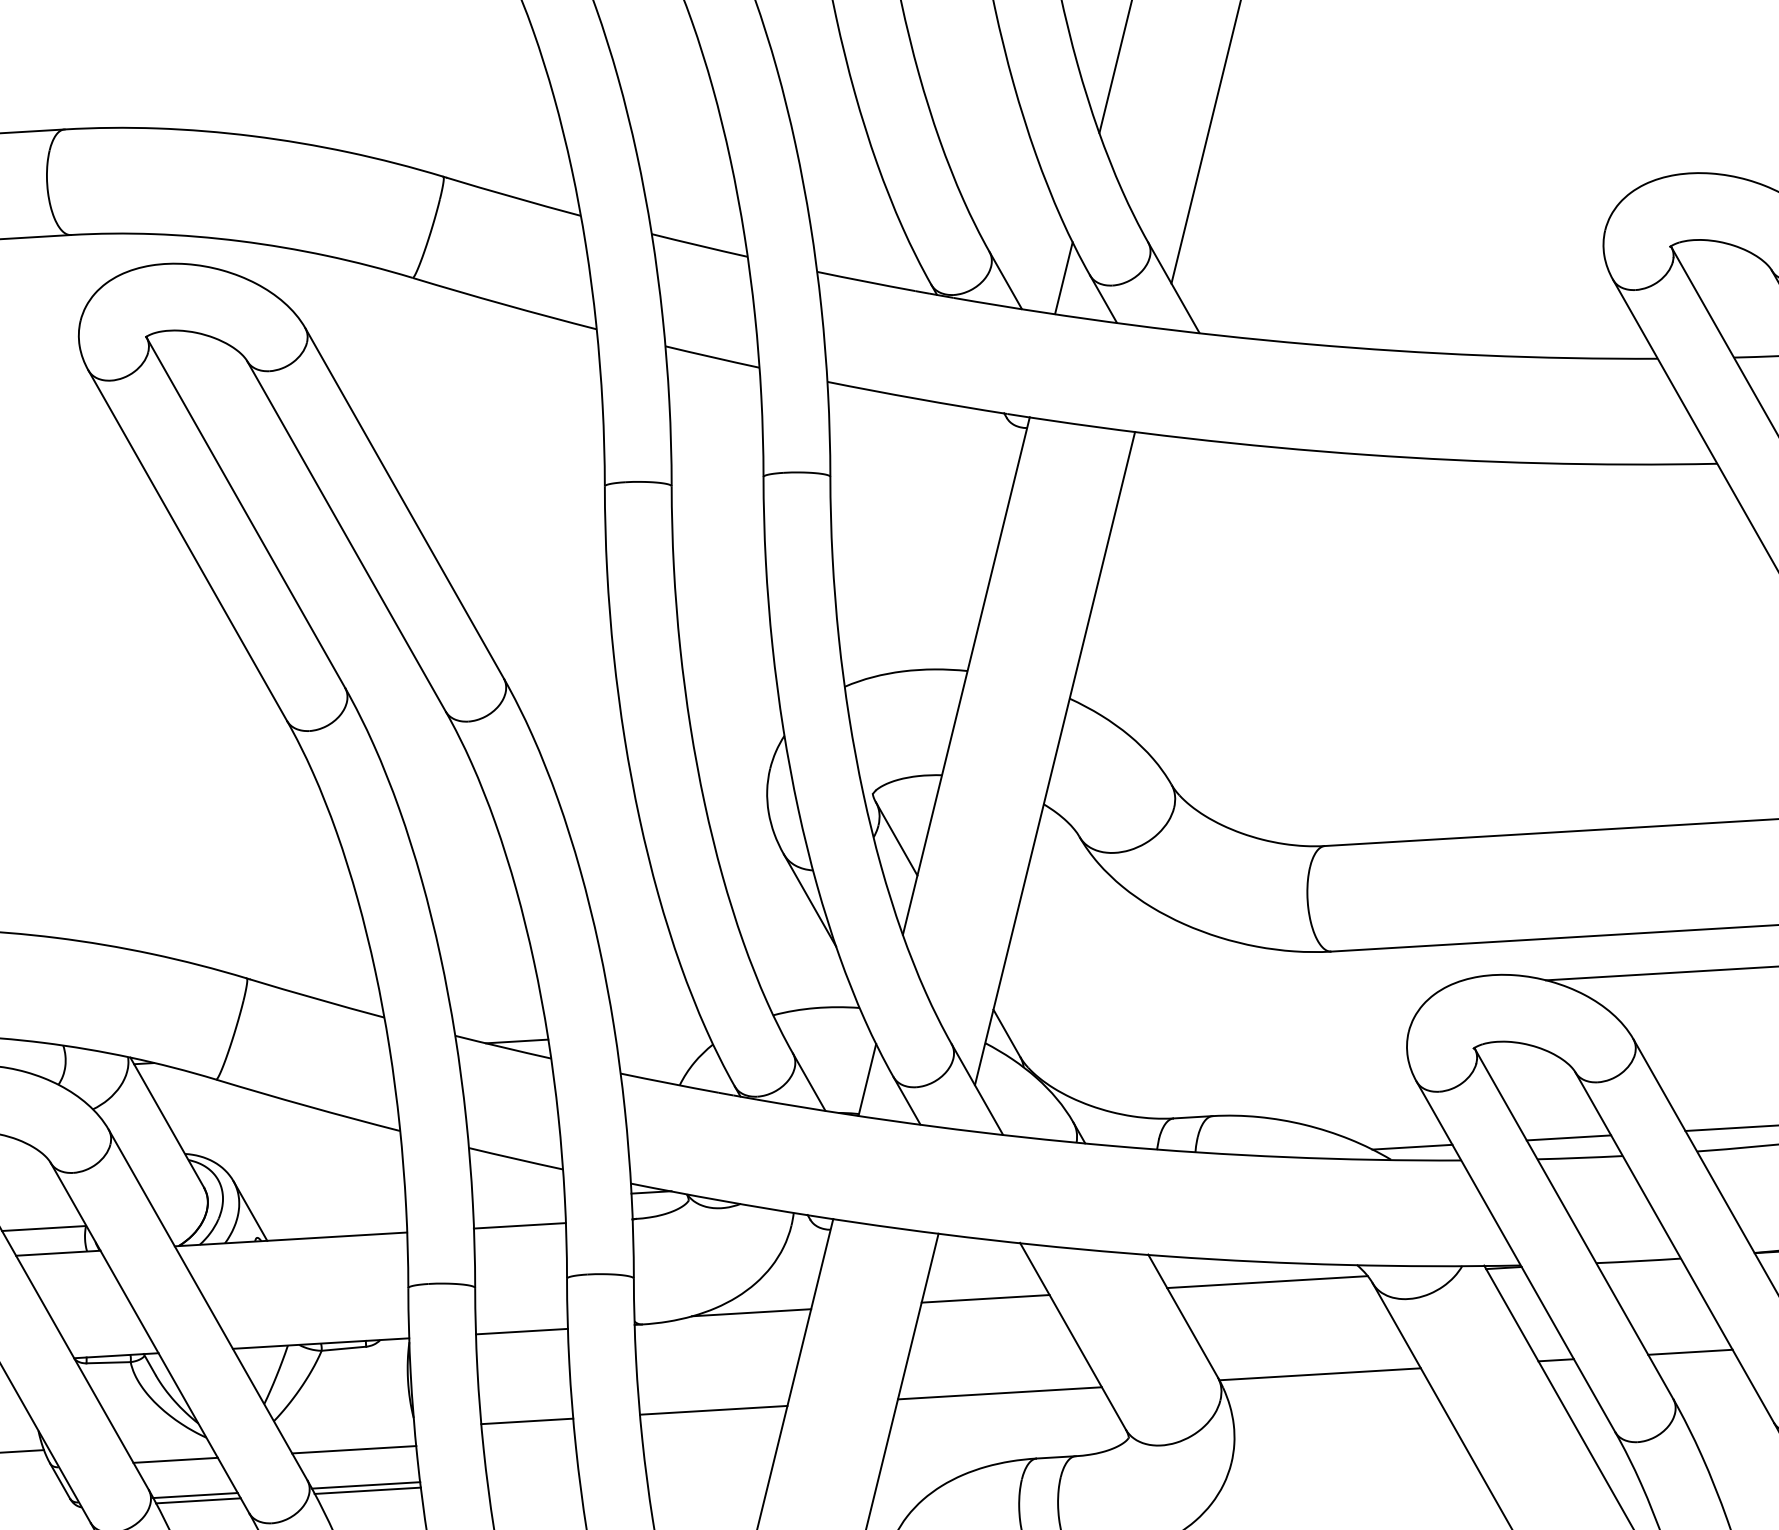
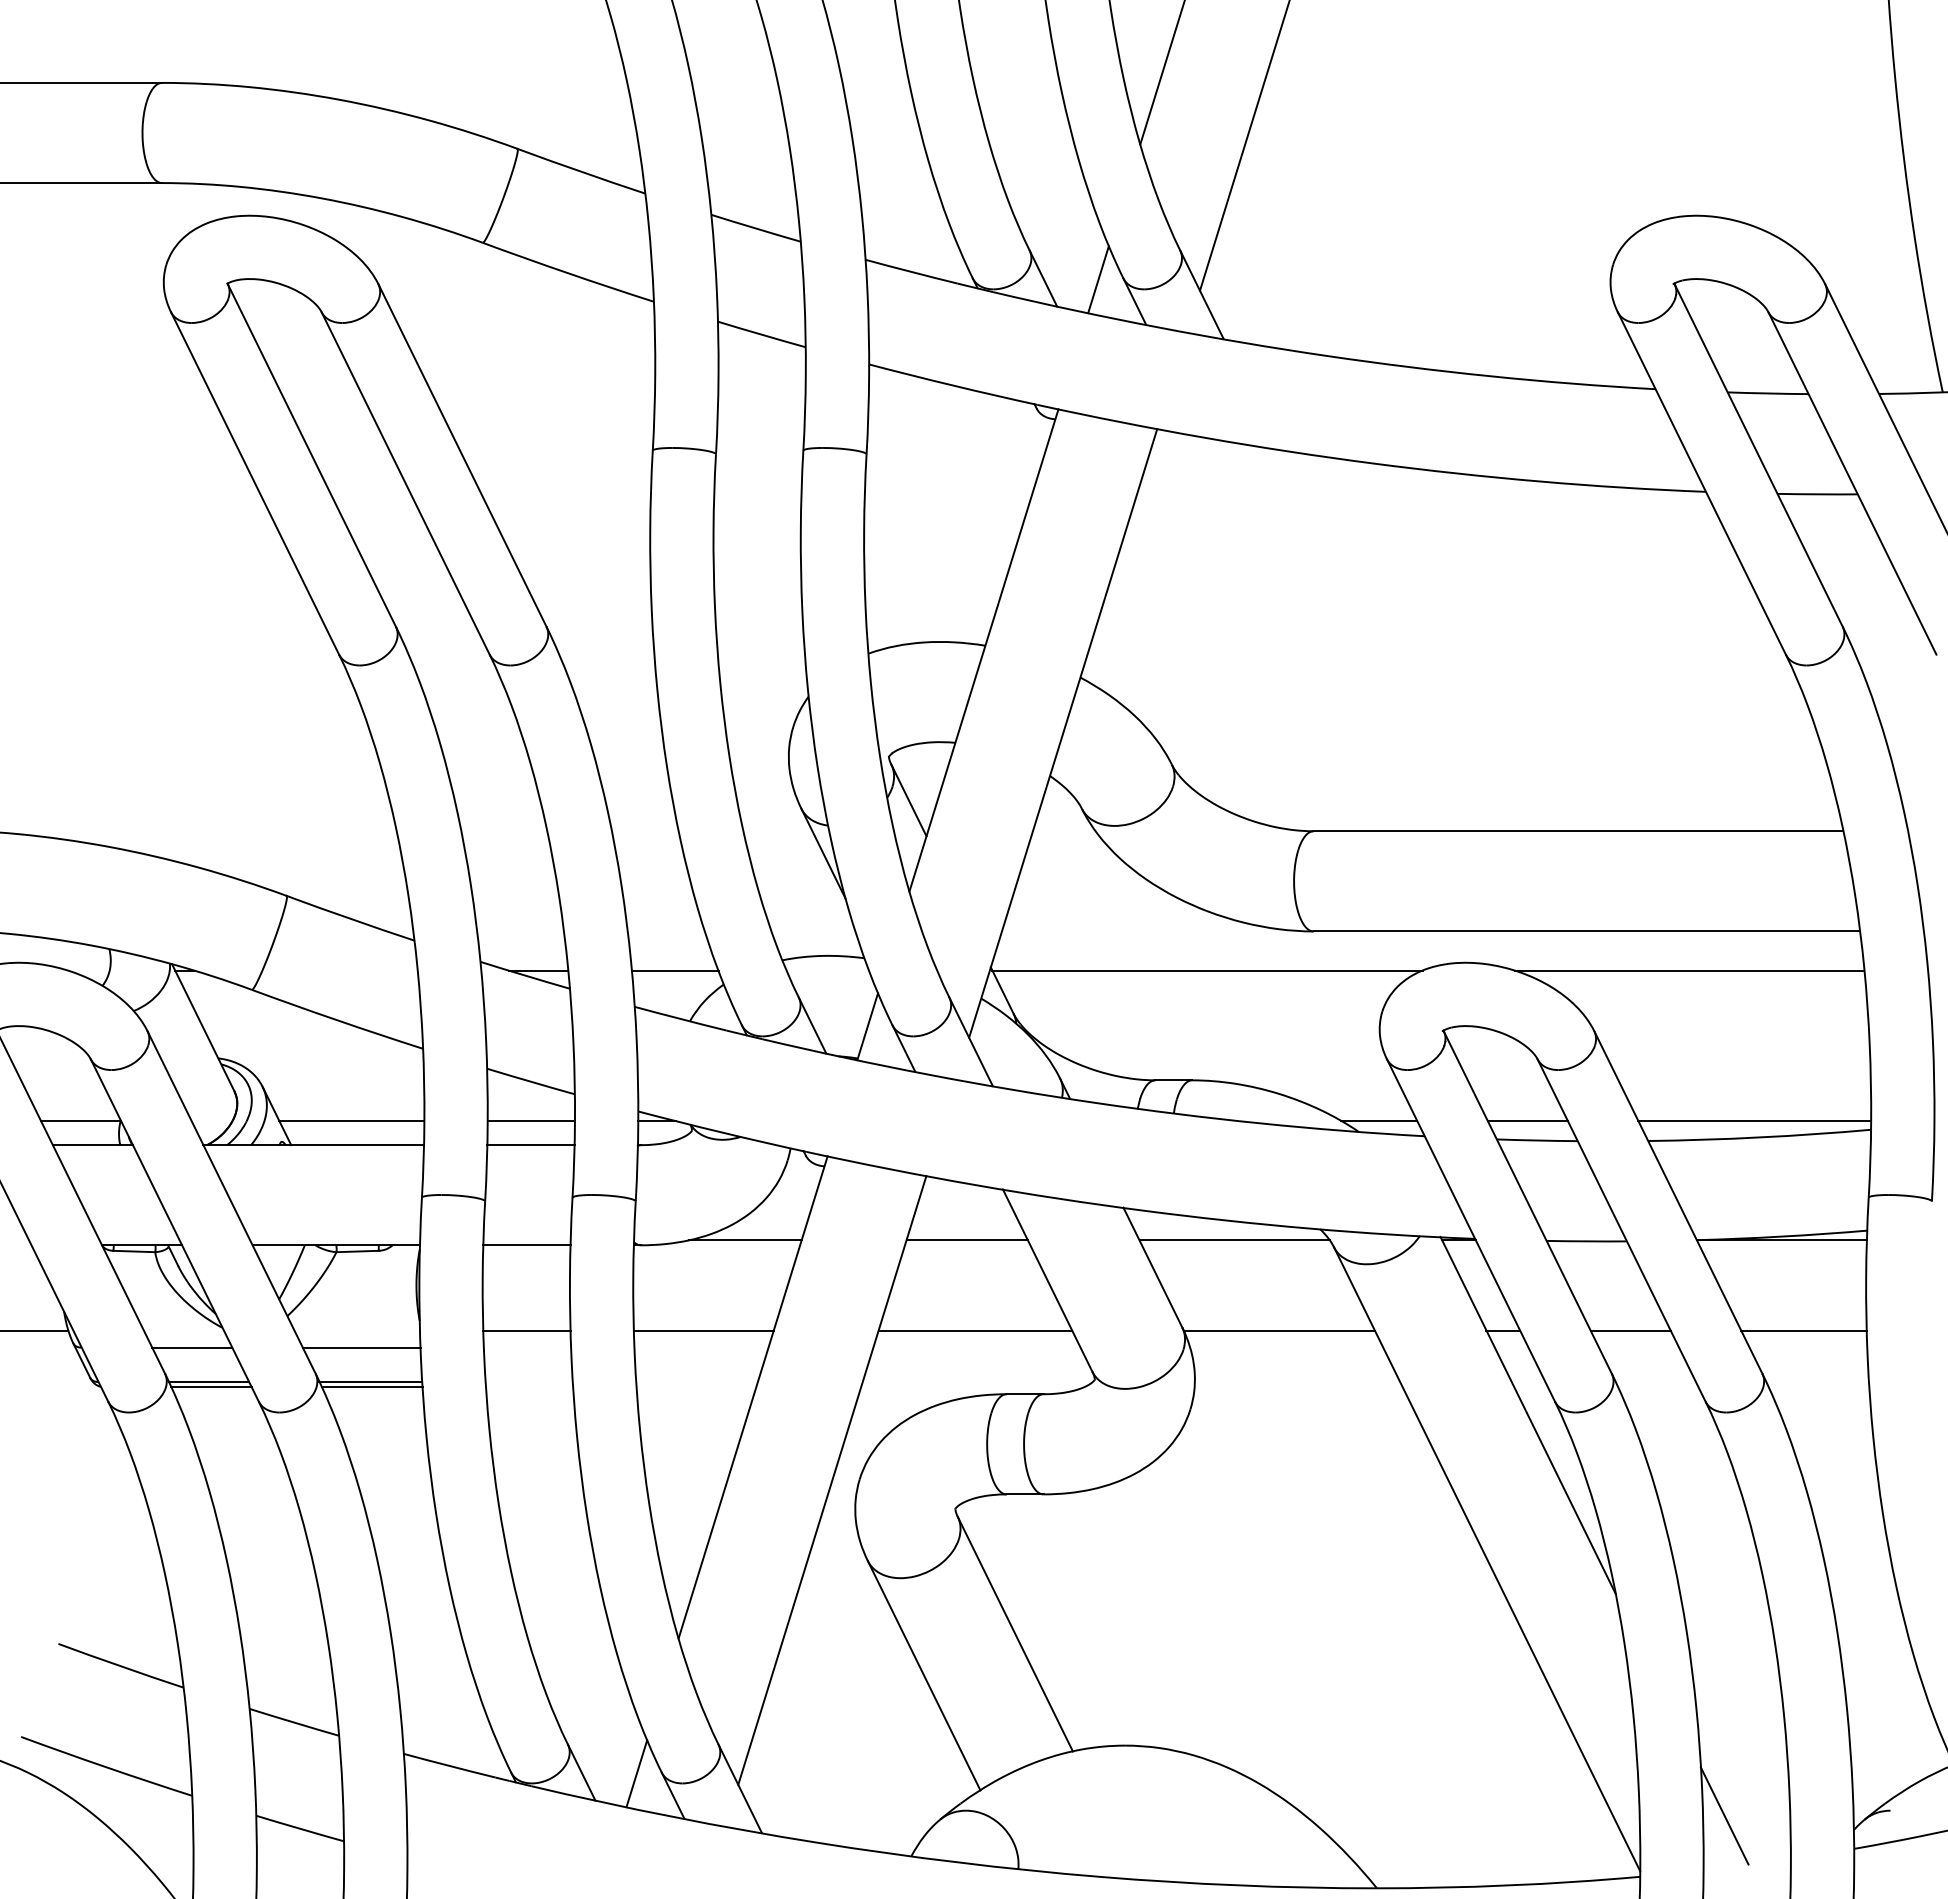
line: (1221, 999) -> (1207, 970), added
line: (660, 1032) -> (674, 970), added
line: (517, 1199) -> (530, 1120), added
line: (329, 1211) -> (351, 1120), added

